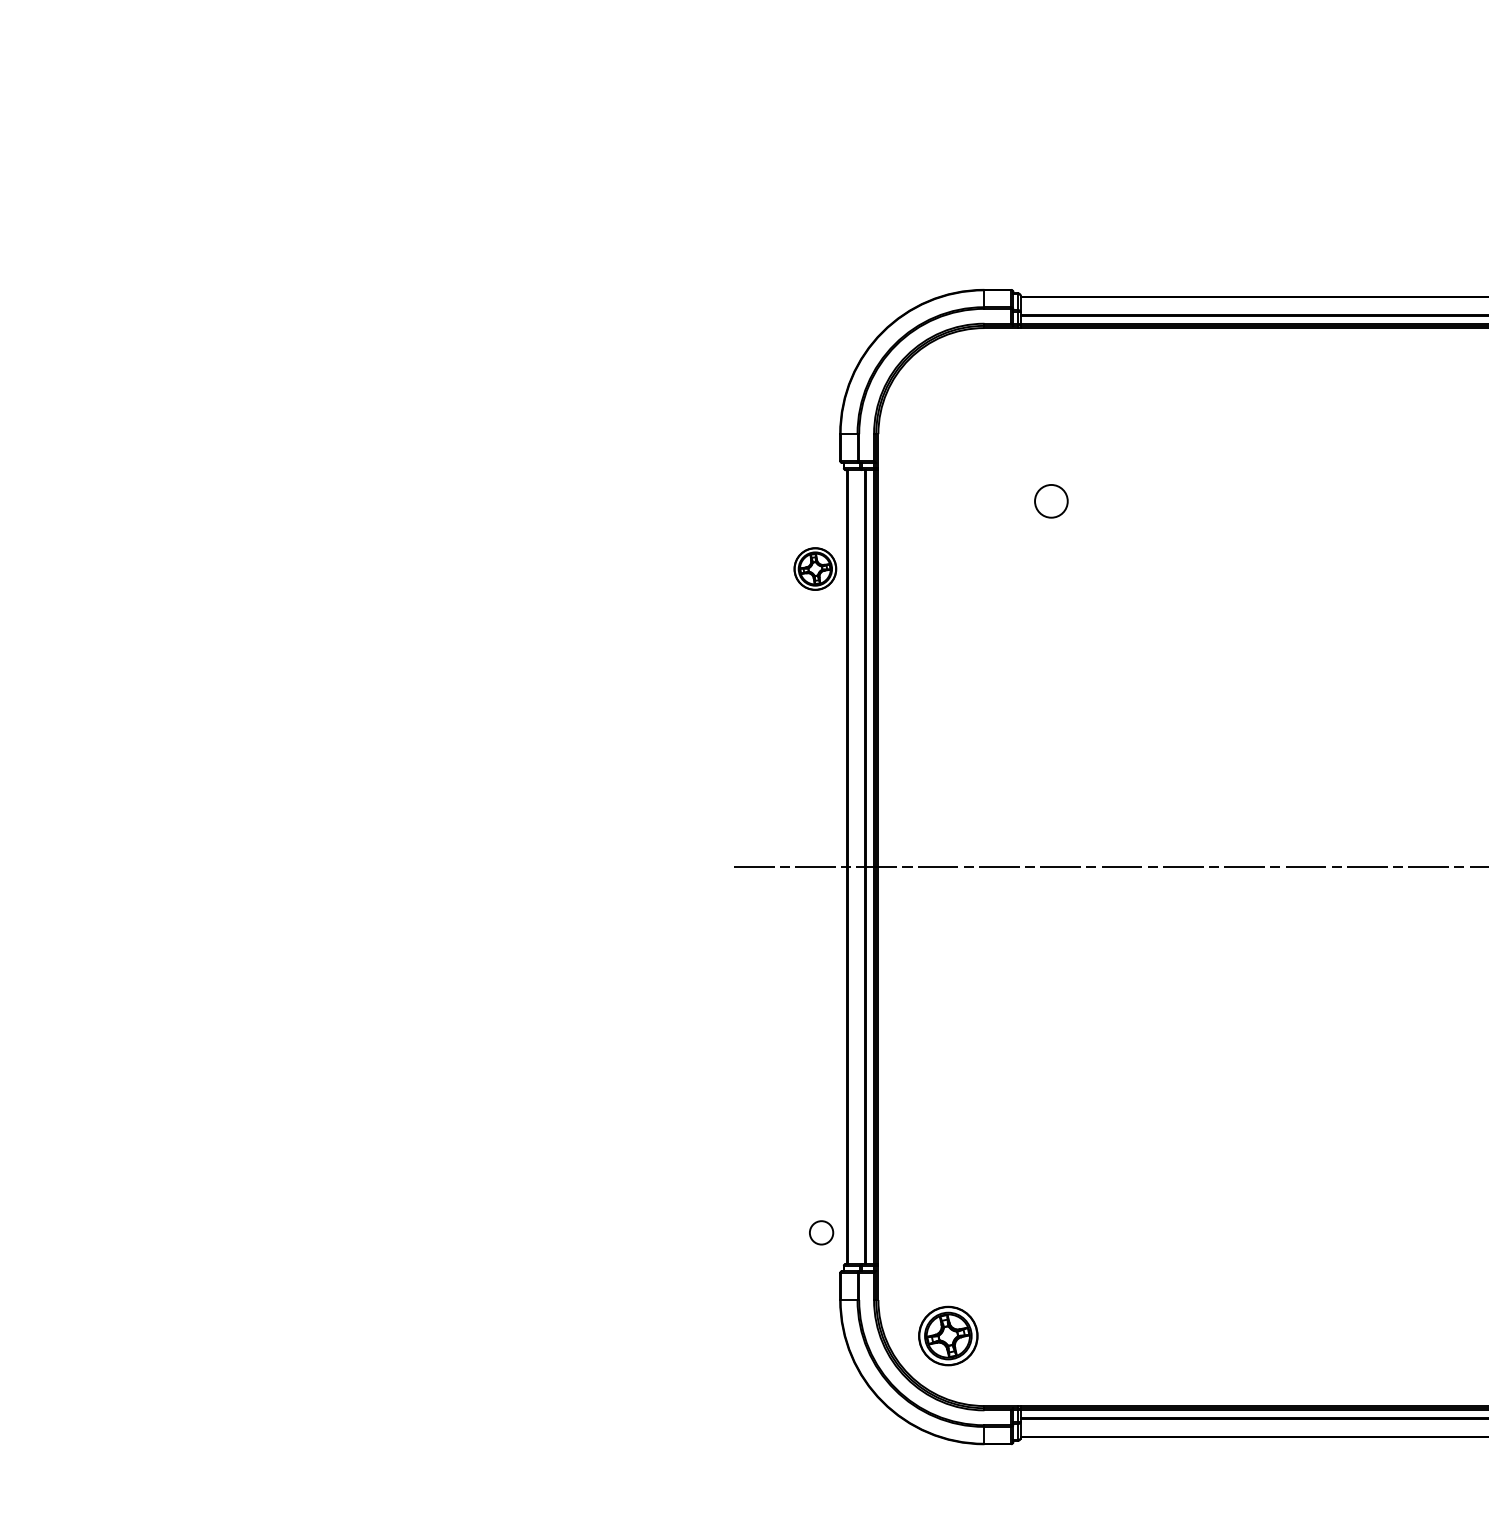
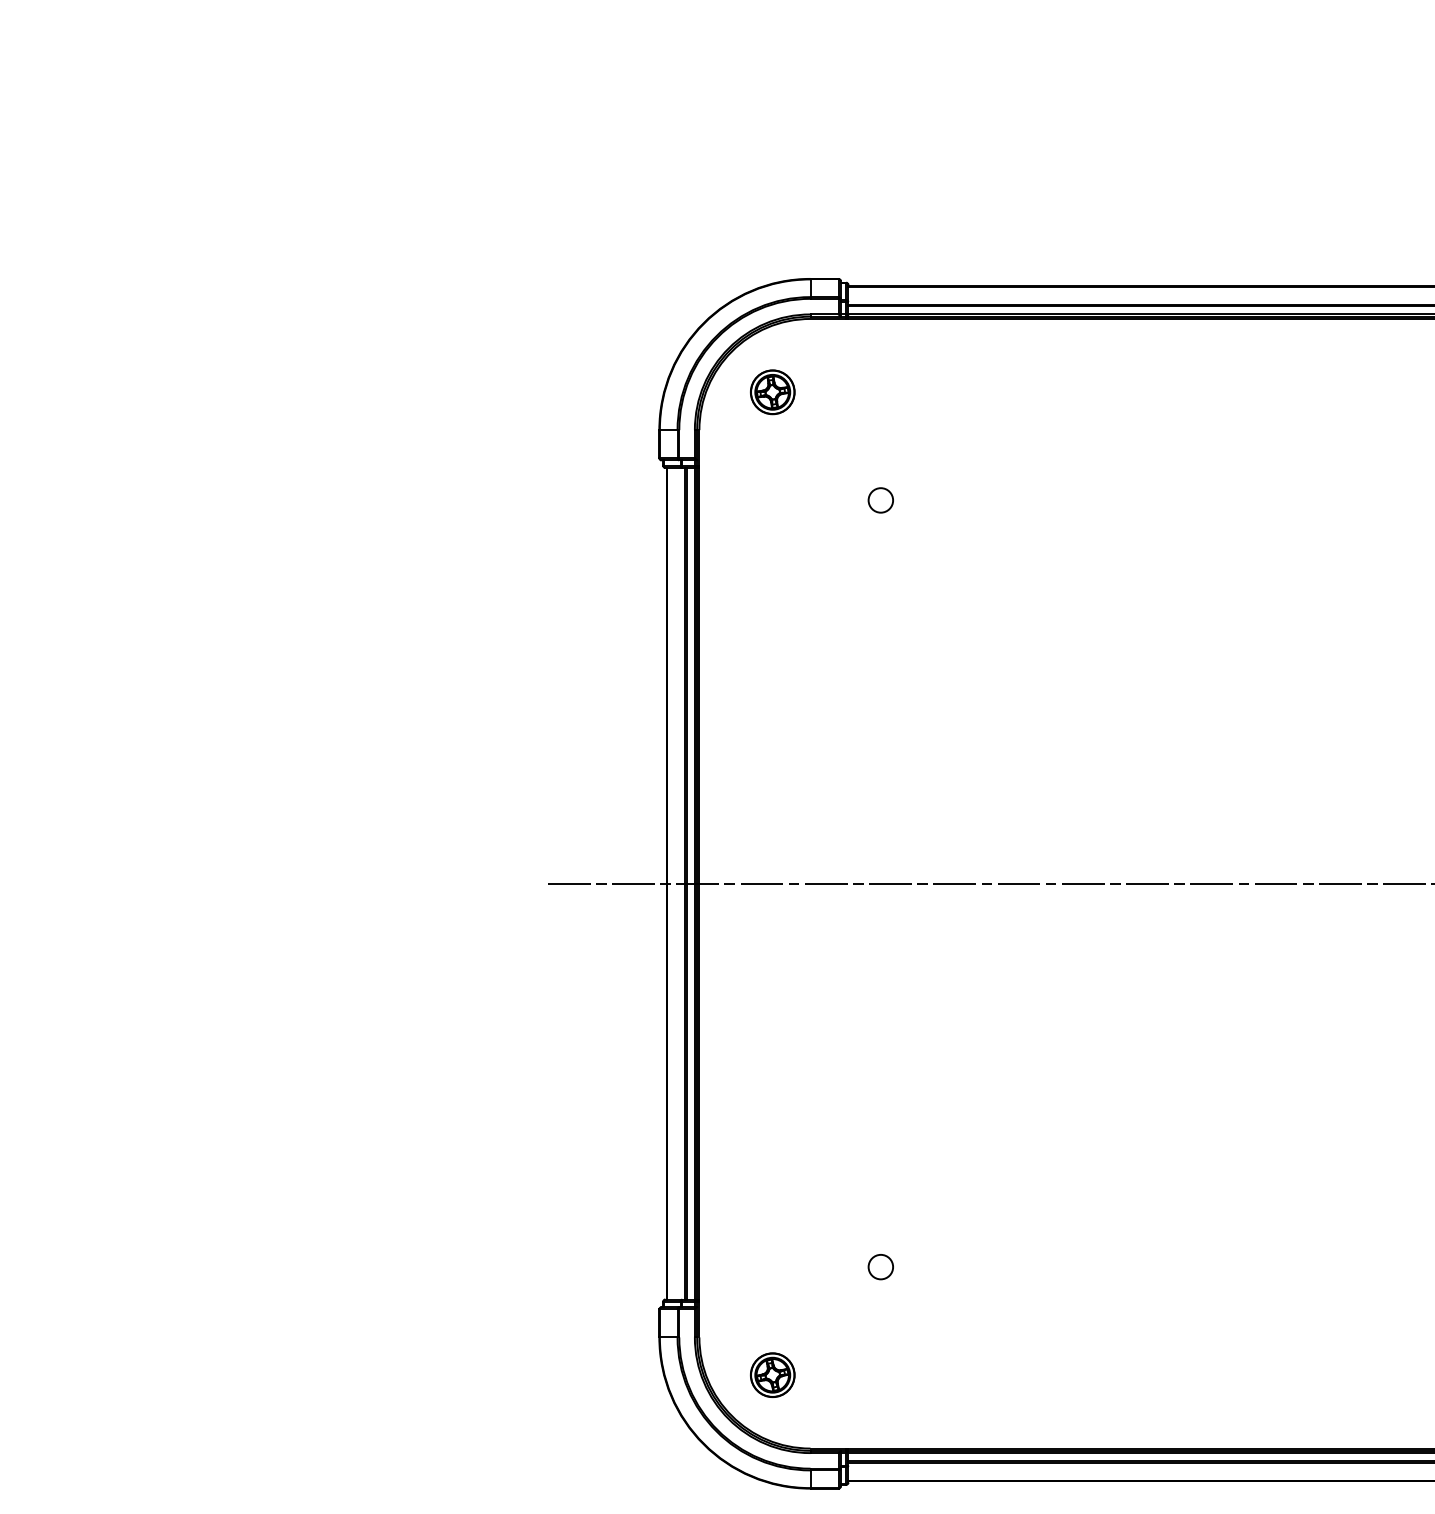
circle: (1051, 500) -> (880, 499), size x0.71
part: (815, 568) -> (772, 391), moved
circle: (821, 1232) -> (880, 1266), moved
part: (948, 1335) -> (772, 1374), size x0.71

